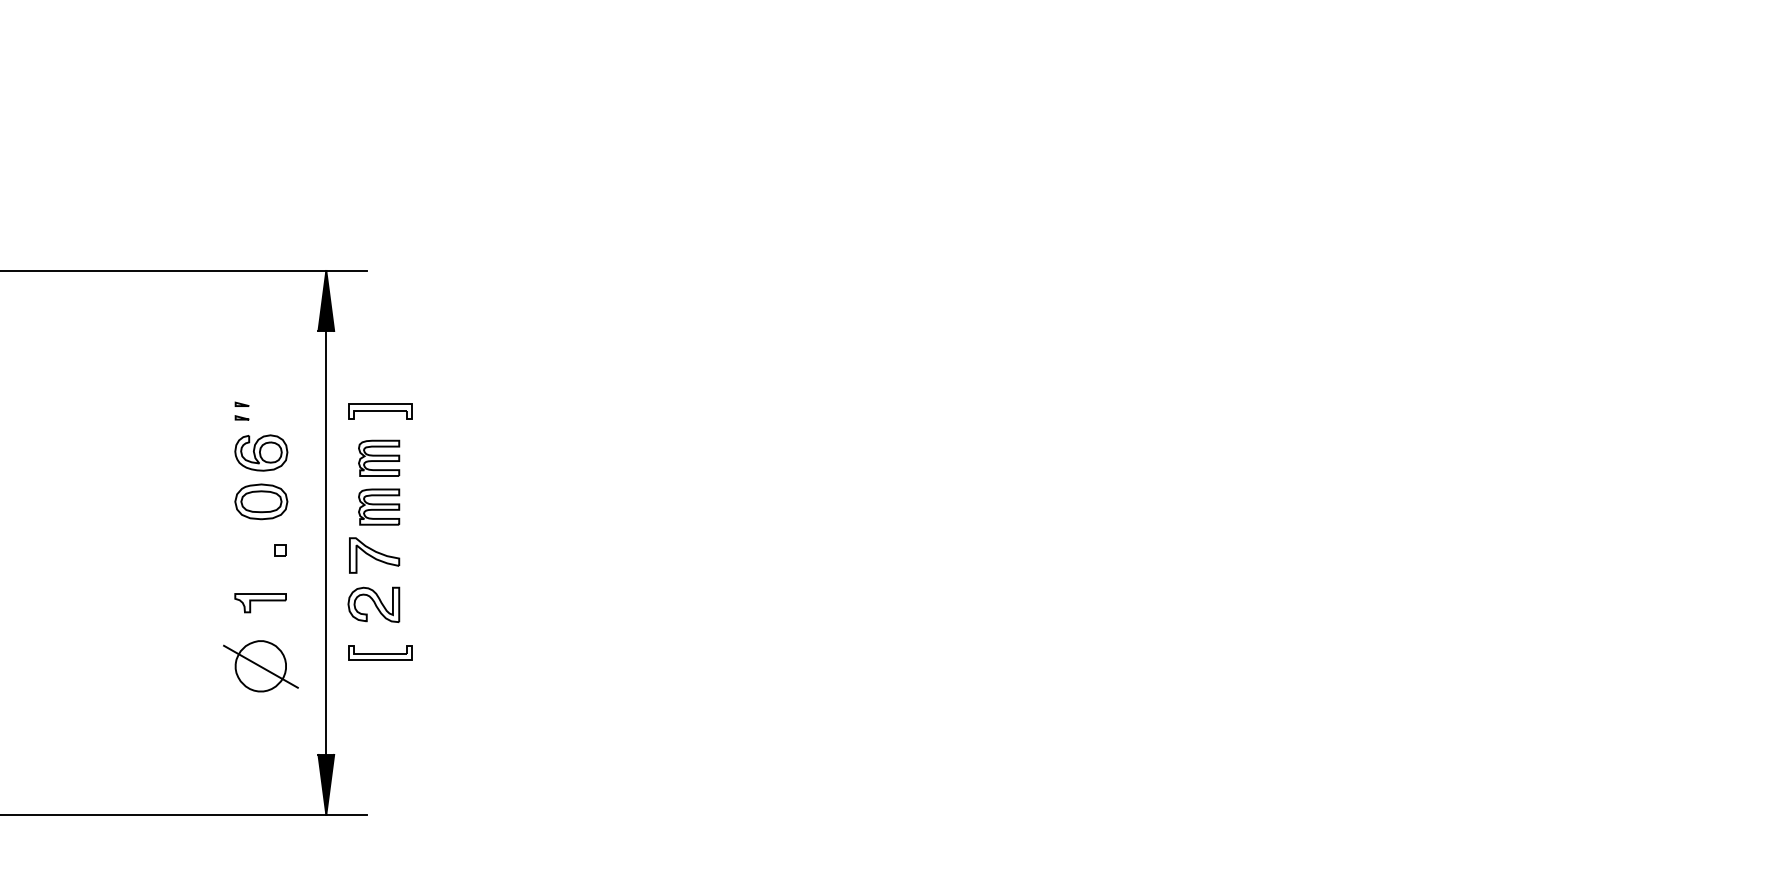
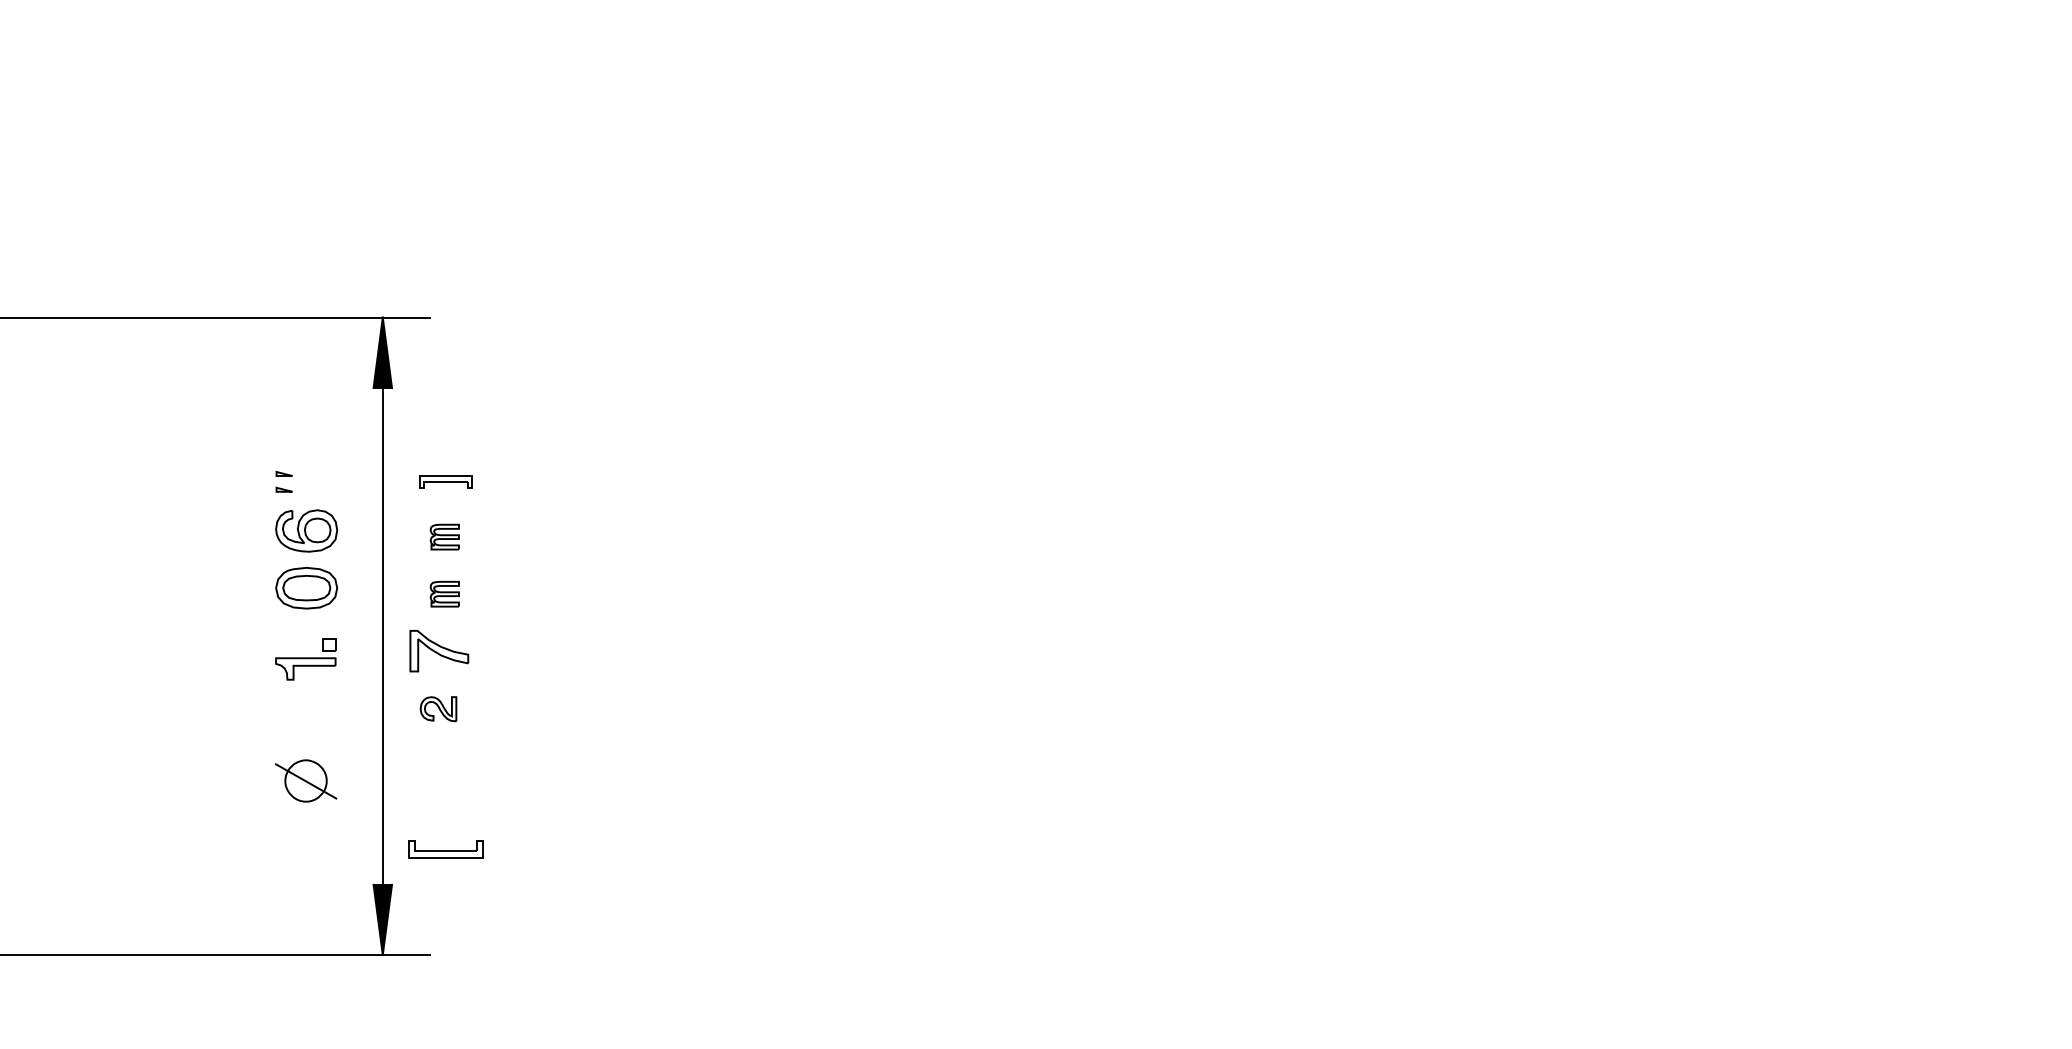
part: (379, 411) -> (445, 482), size x0.7
part: (378, 457) -> (444, 536), size x0.6
part: (378, 506) -> (444, 593), size x0.6
part: (260, 602) -> (305, 668), moved
part: (373, 605) -> (438, 709), size x0.6
part: (379, 653) -> (445, 849), moved
part: (260, 665) -> (305, 780), size x0.7

